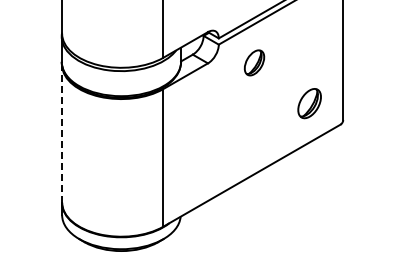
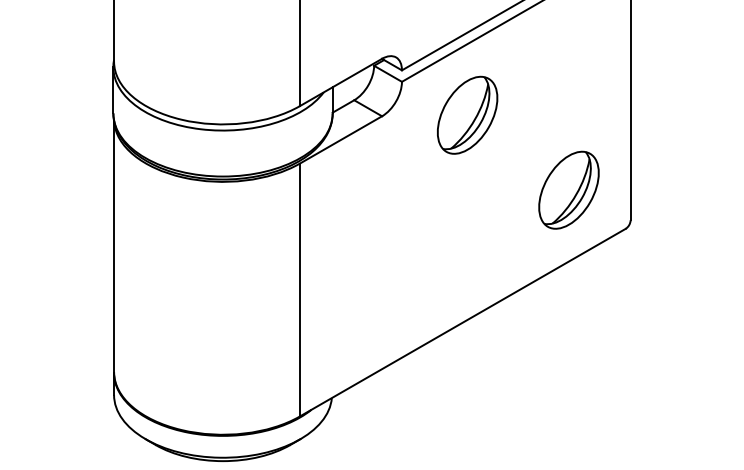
part: (254, 62) -> (467, 114), size x1.67
part: (309, 103) -> (568, 189), size x1.43
line: (62, 133) -> (114, 245), dashed -> solid

